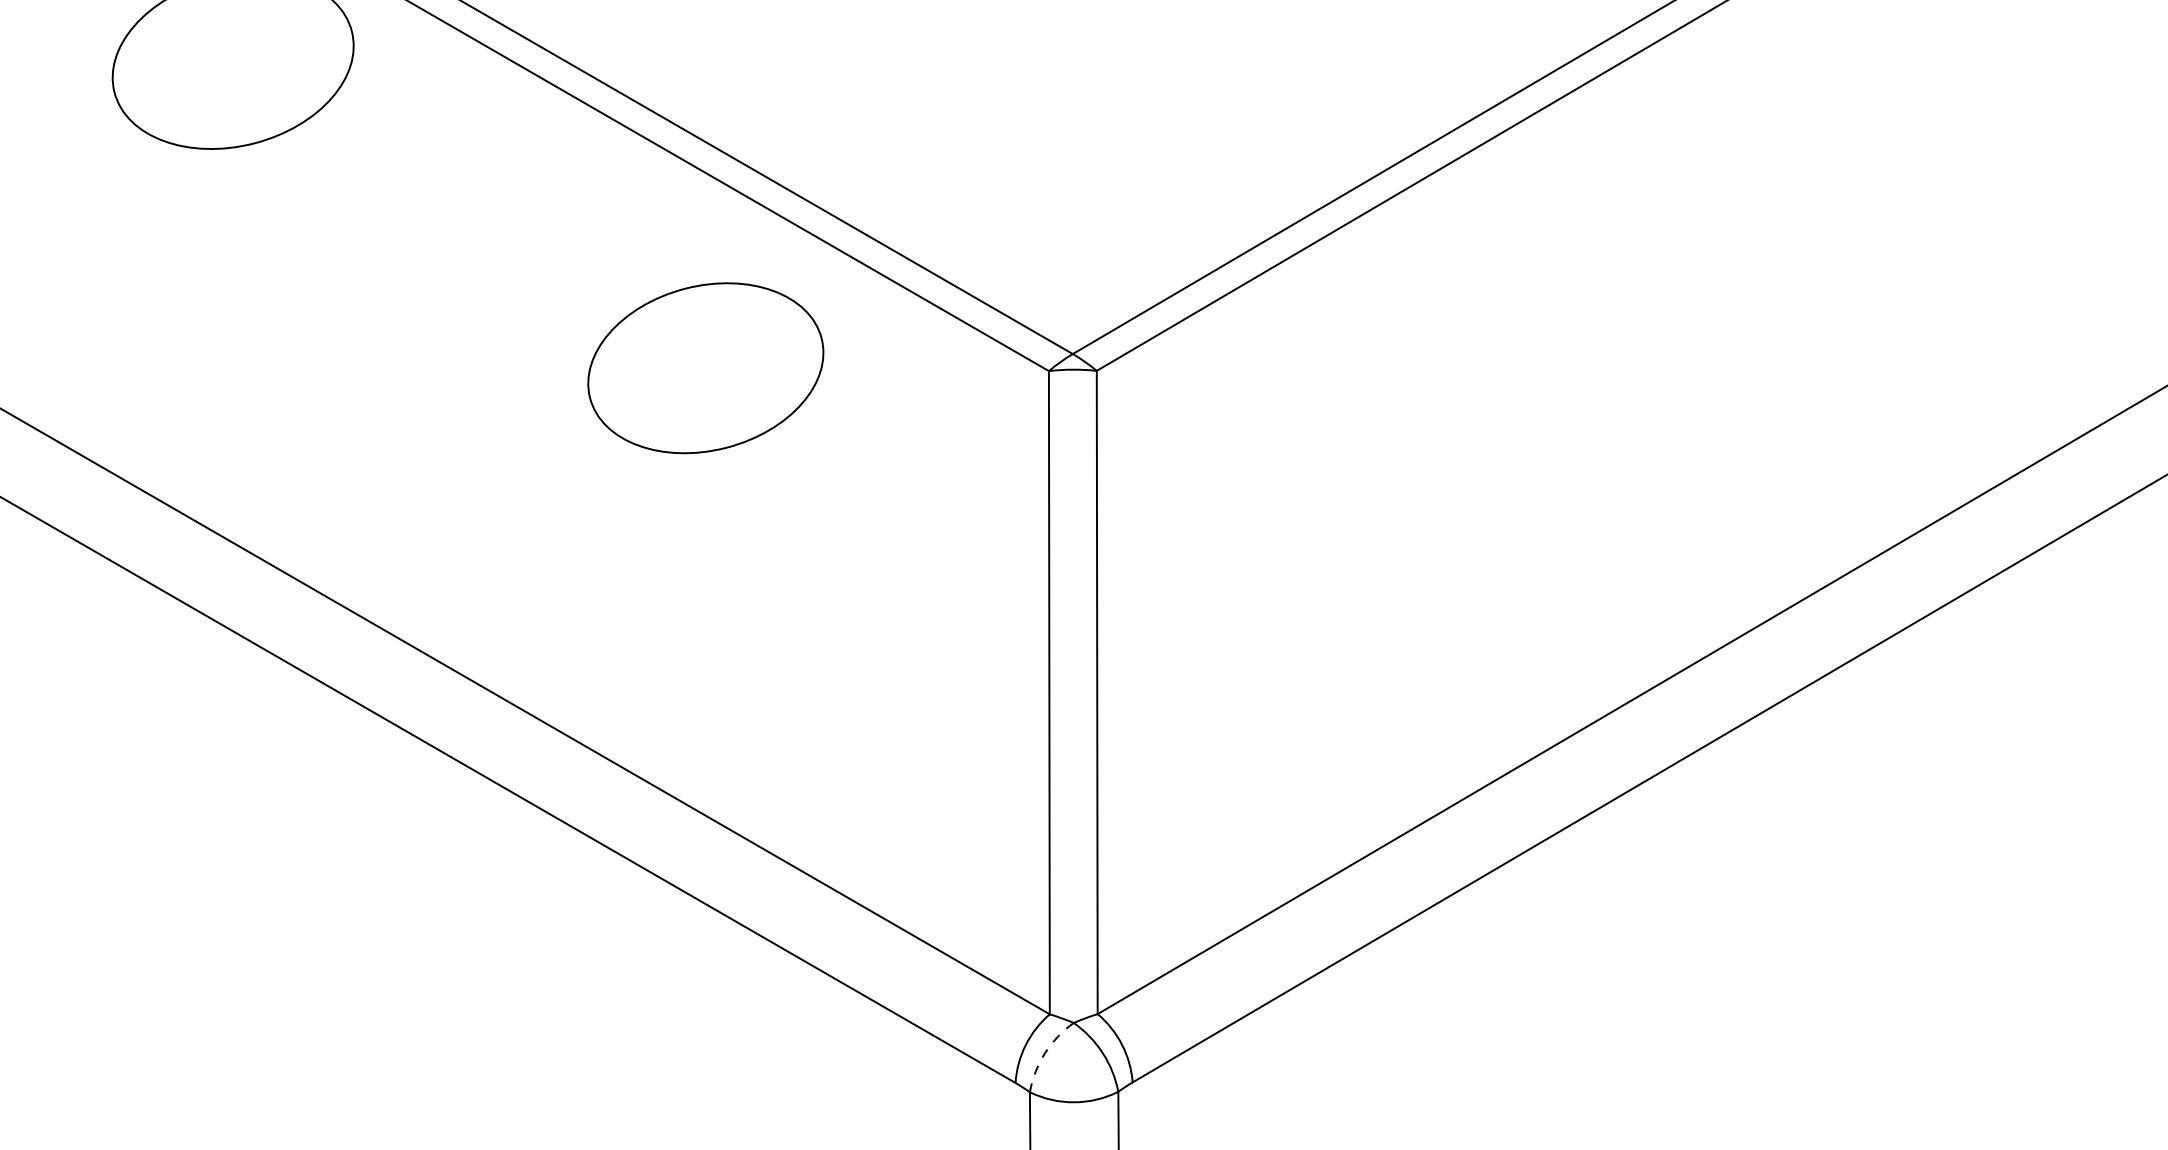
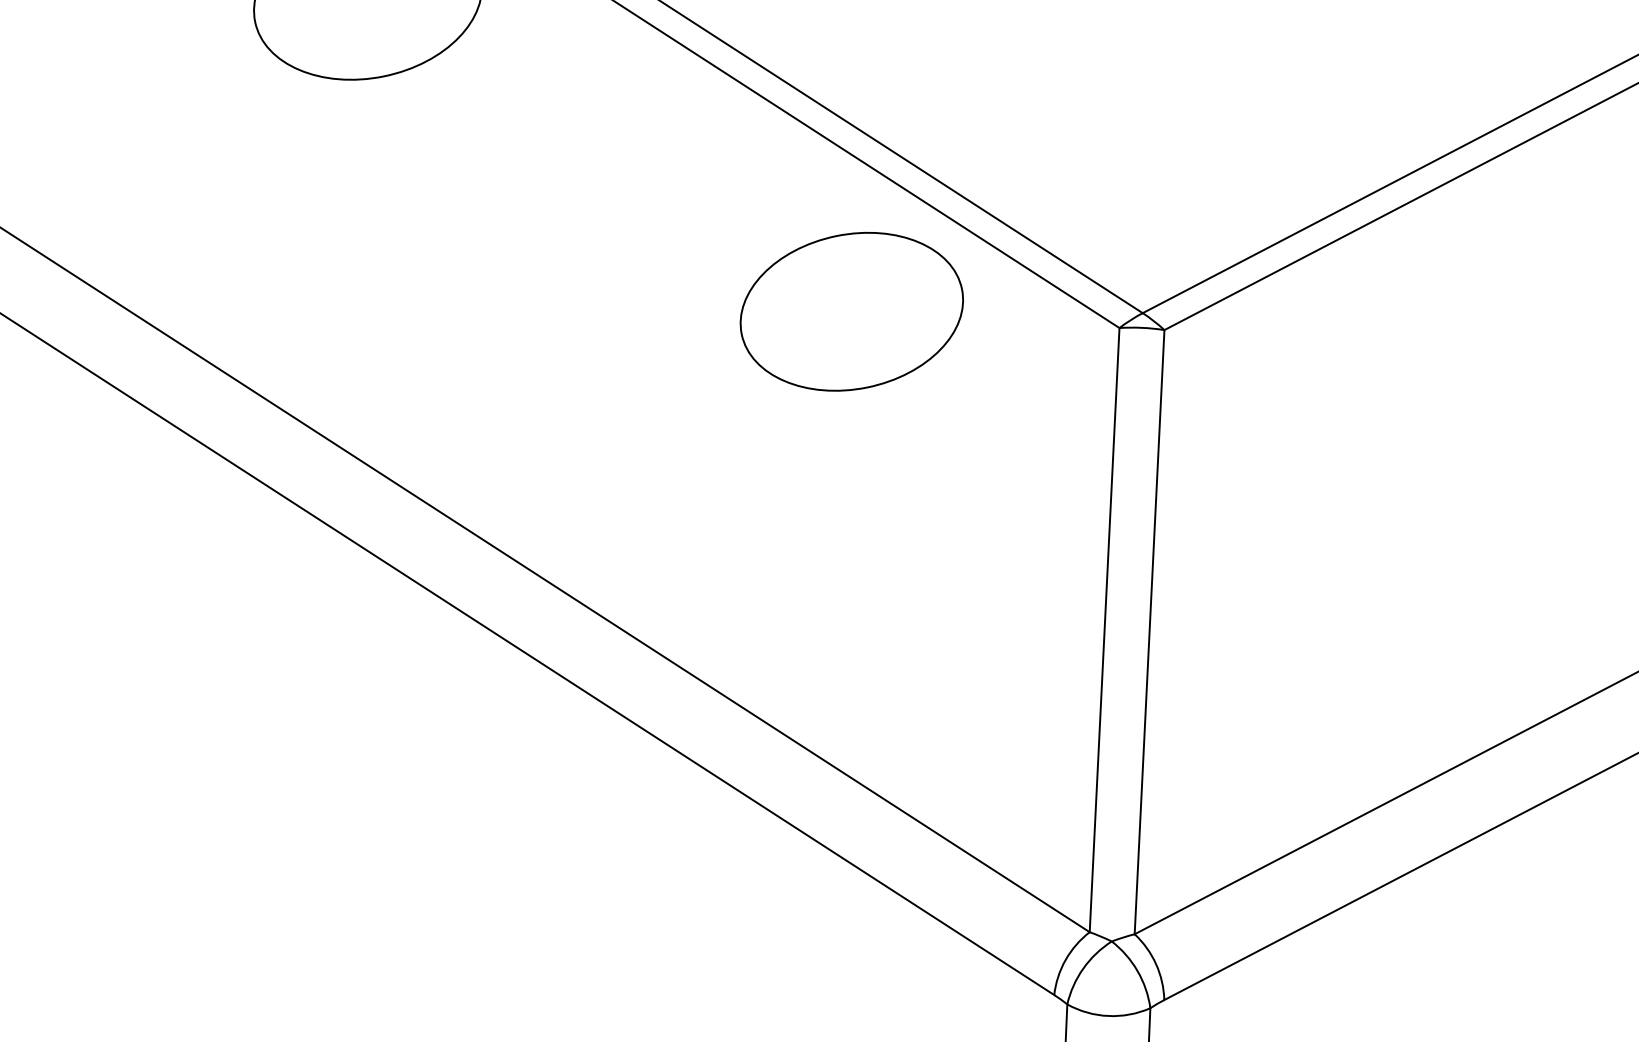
part: (705, 368) -> (851, 312), moved
arc: (1045, 1053) -> (1083, 968), dashed -> solid

